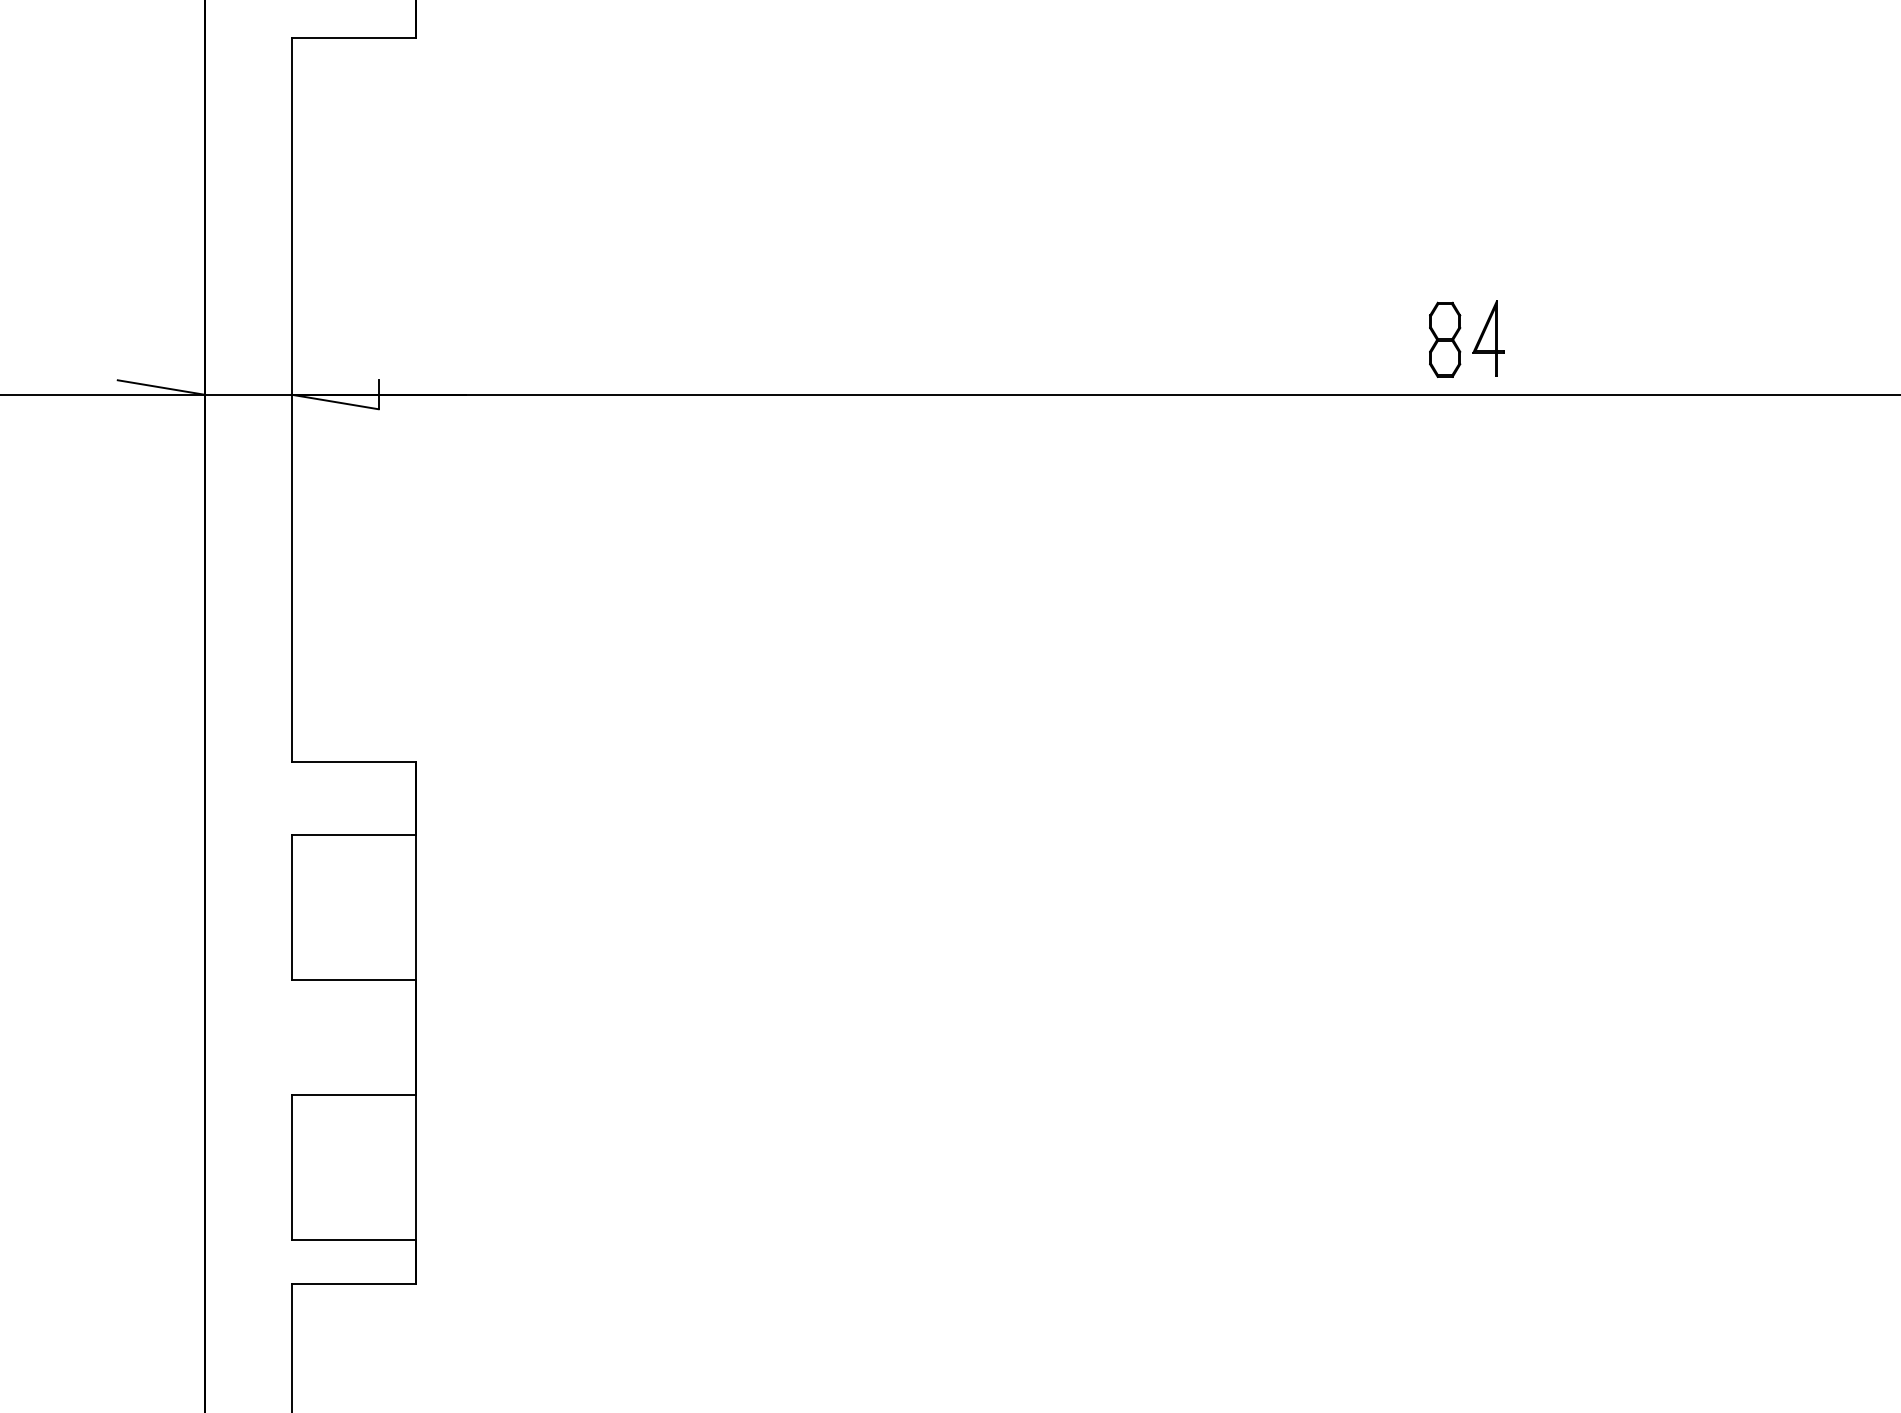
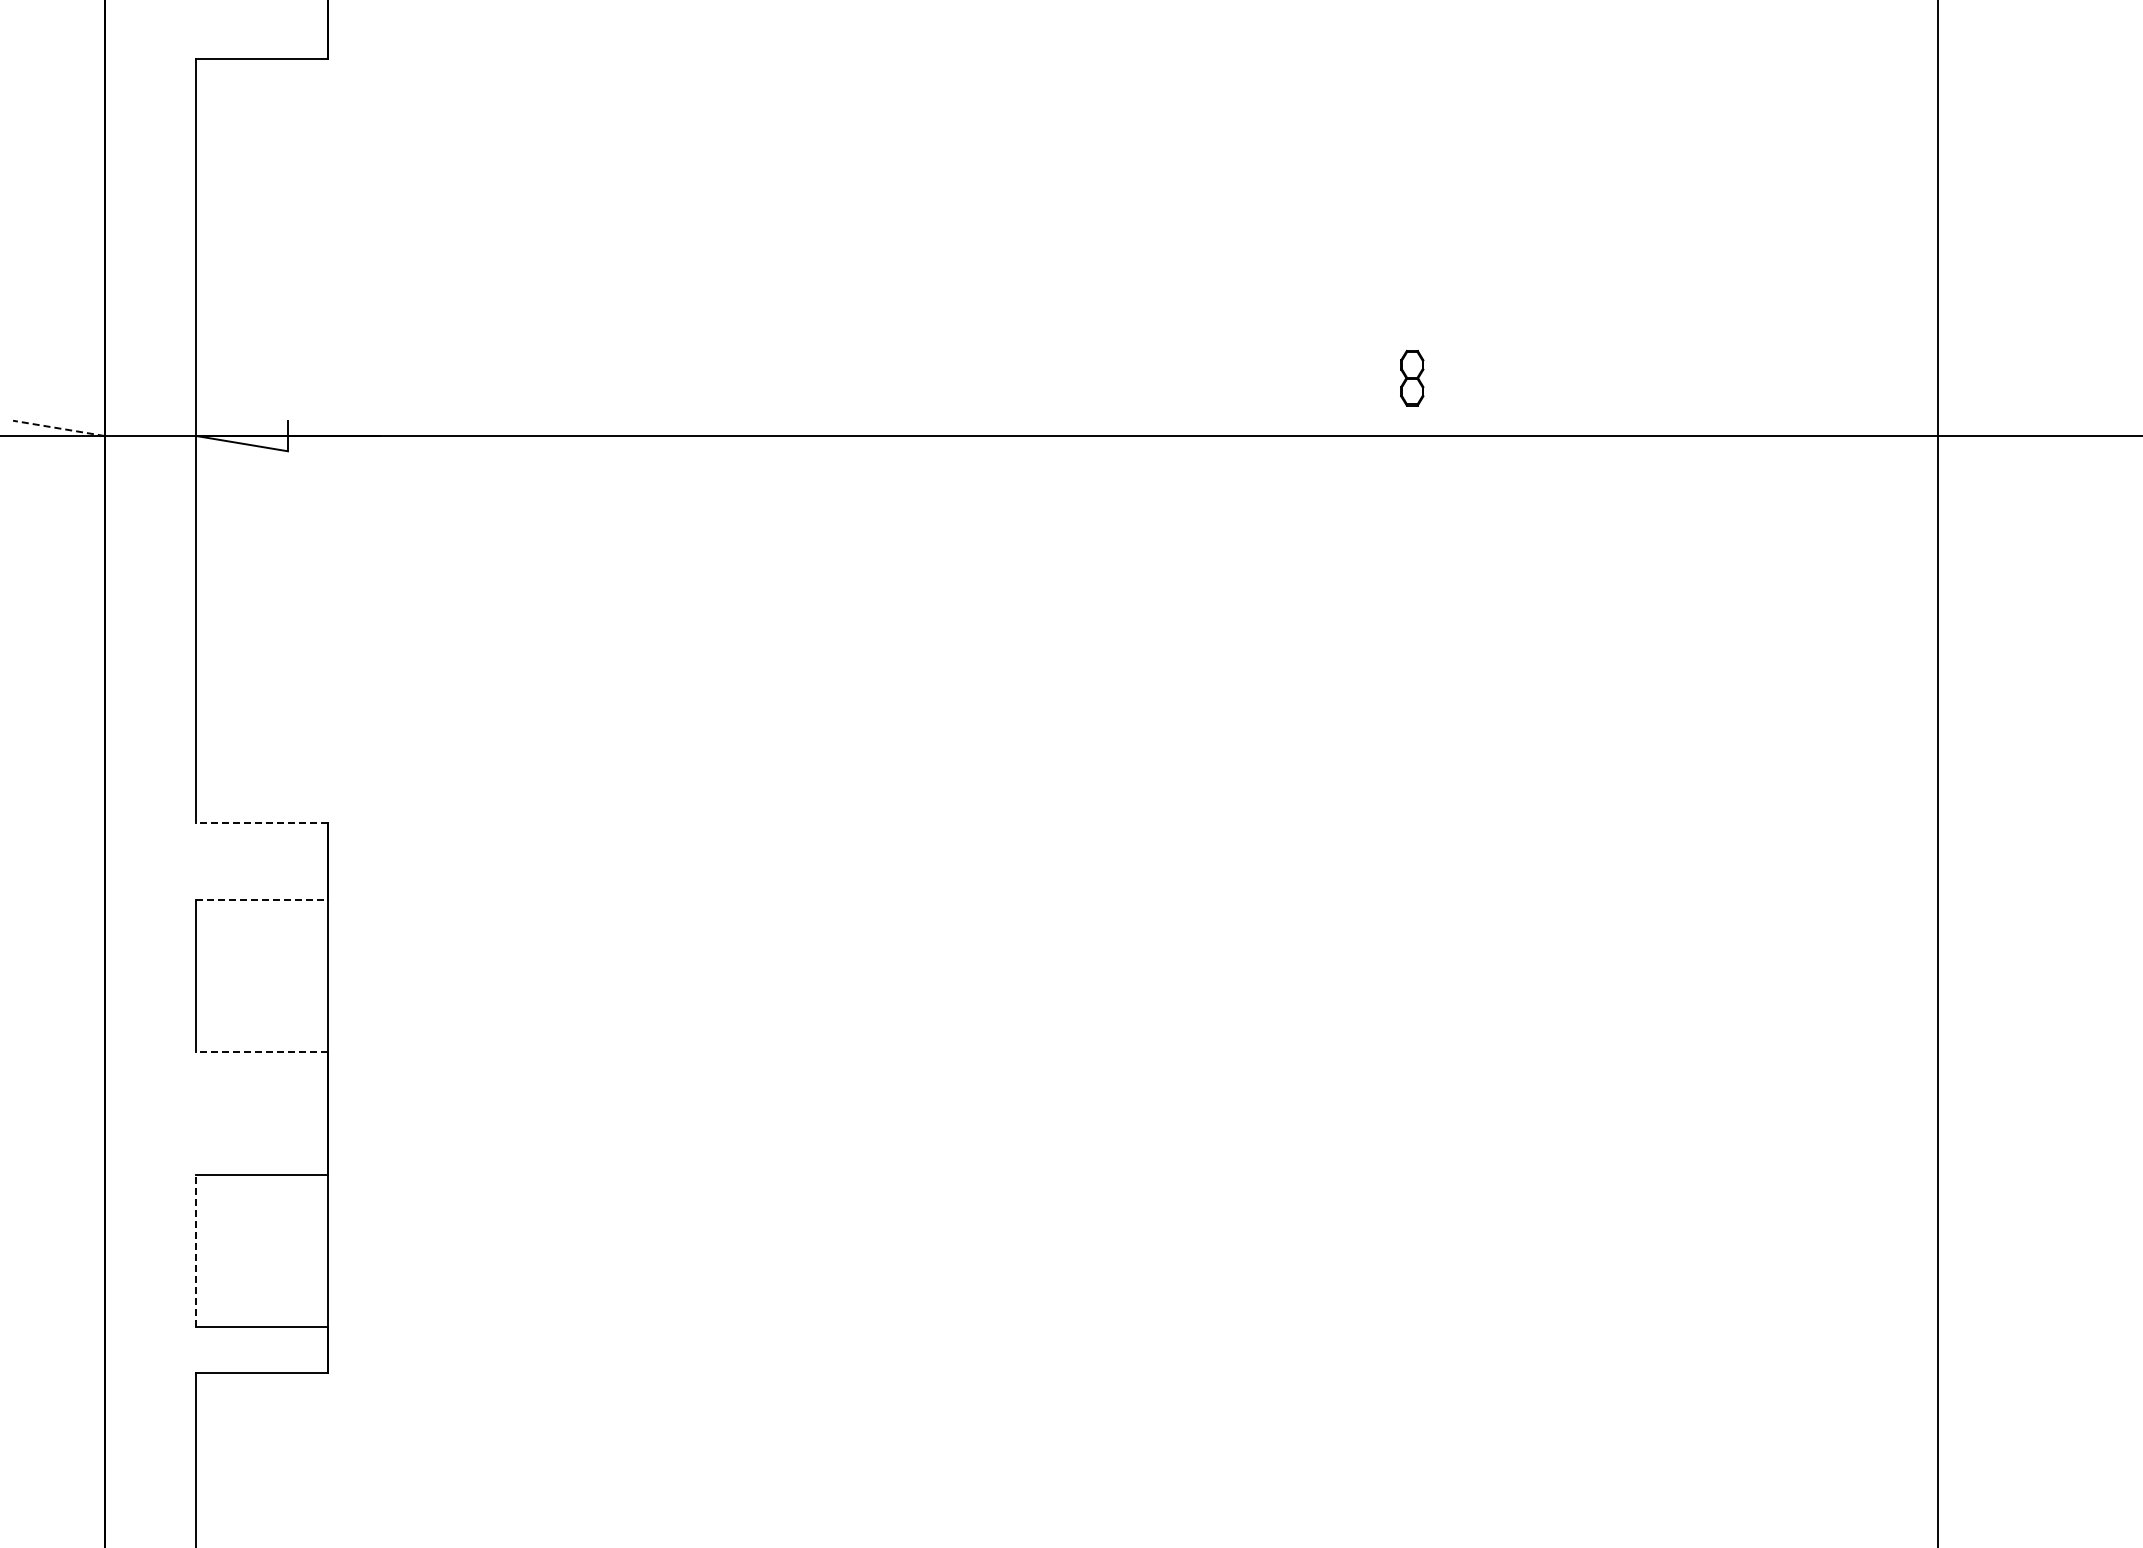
part: (1488, 338) -> (1457, 376), removed
part: (1445, 340) -> (1412, 378), size x0.7
line: (160, 387) -> (58, 428), solid -> dashed
line: (354, 762) -> (262, 823), solid -> dashed
line: (354, 834) -> (262, 899), solid -> dashed
line: (354, 979) -> (262, 1052), solid -> dashed
line: (291, 1167) -> (196, 1250), solid -> dashed

